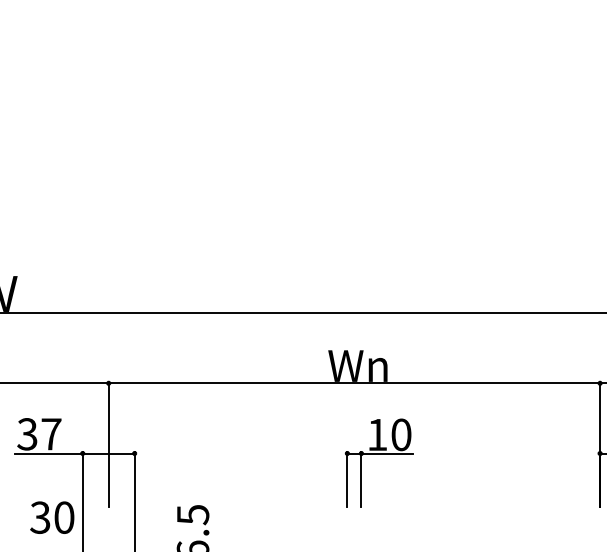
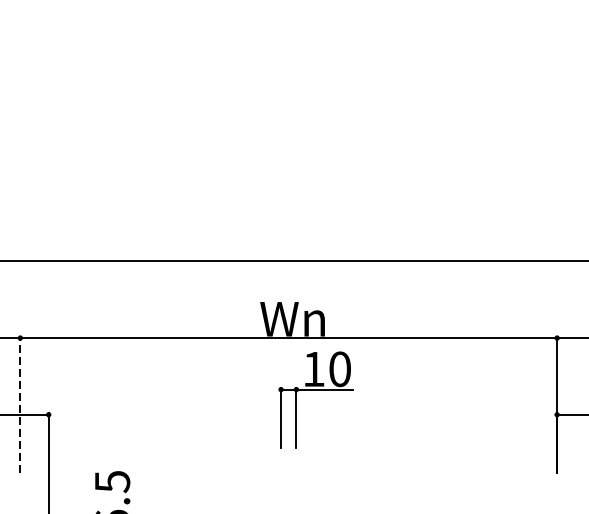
line: (108, 443) -> (20, 403), solid -> dashed
part: (378, 454) -> (315, 390), moved

